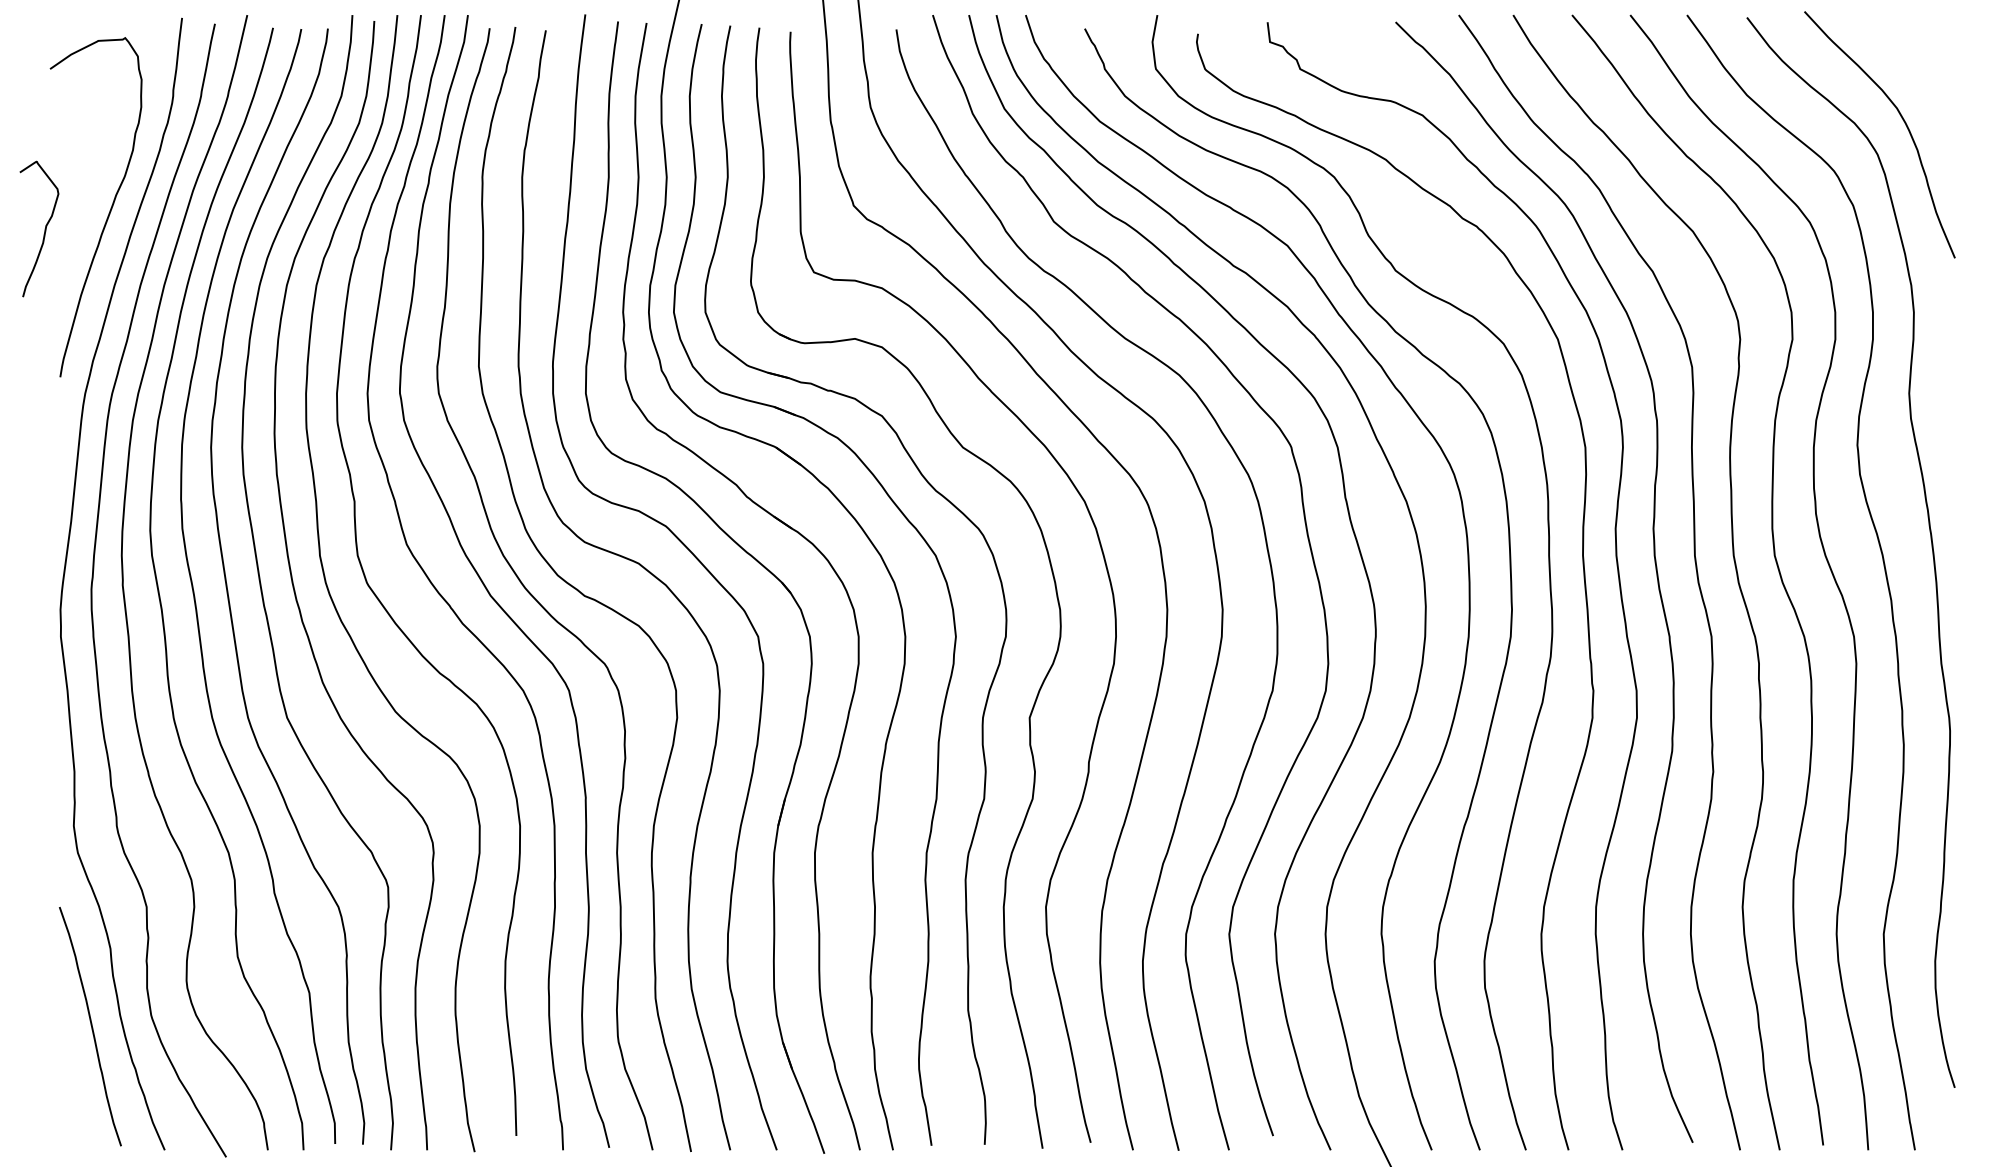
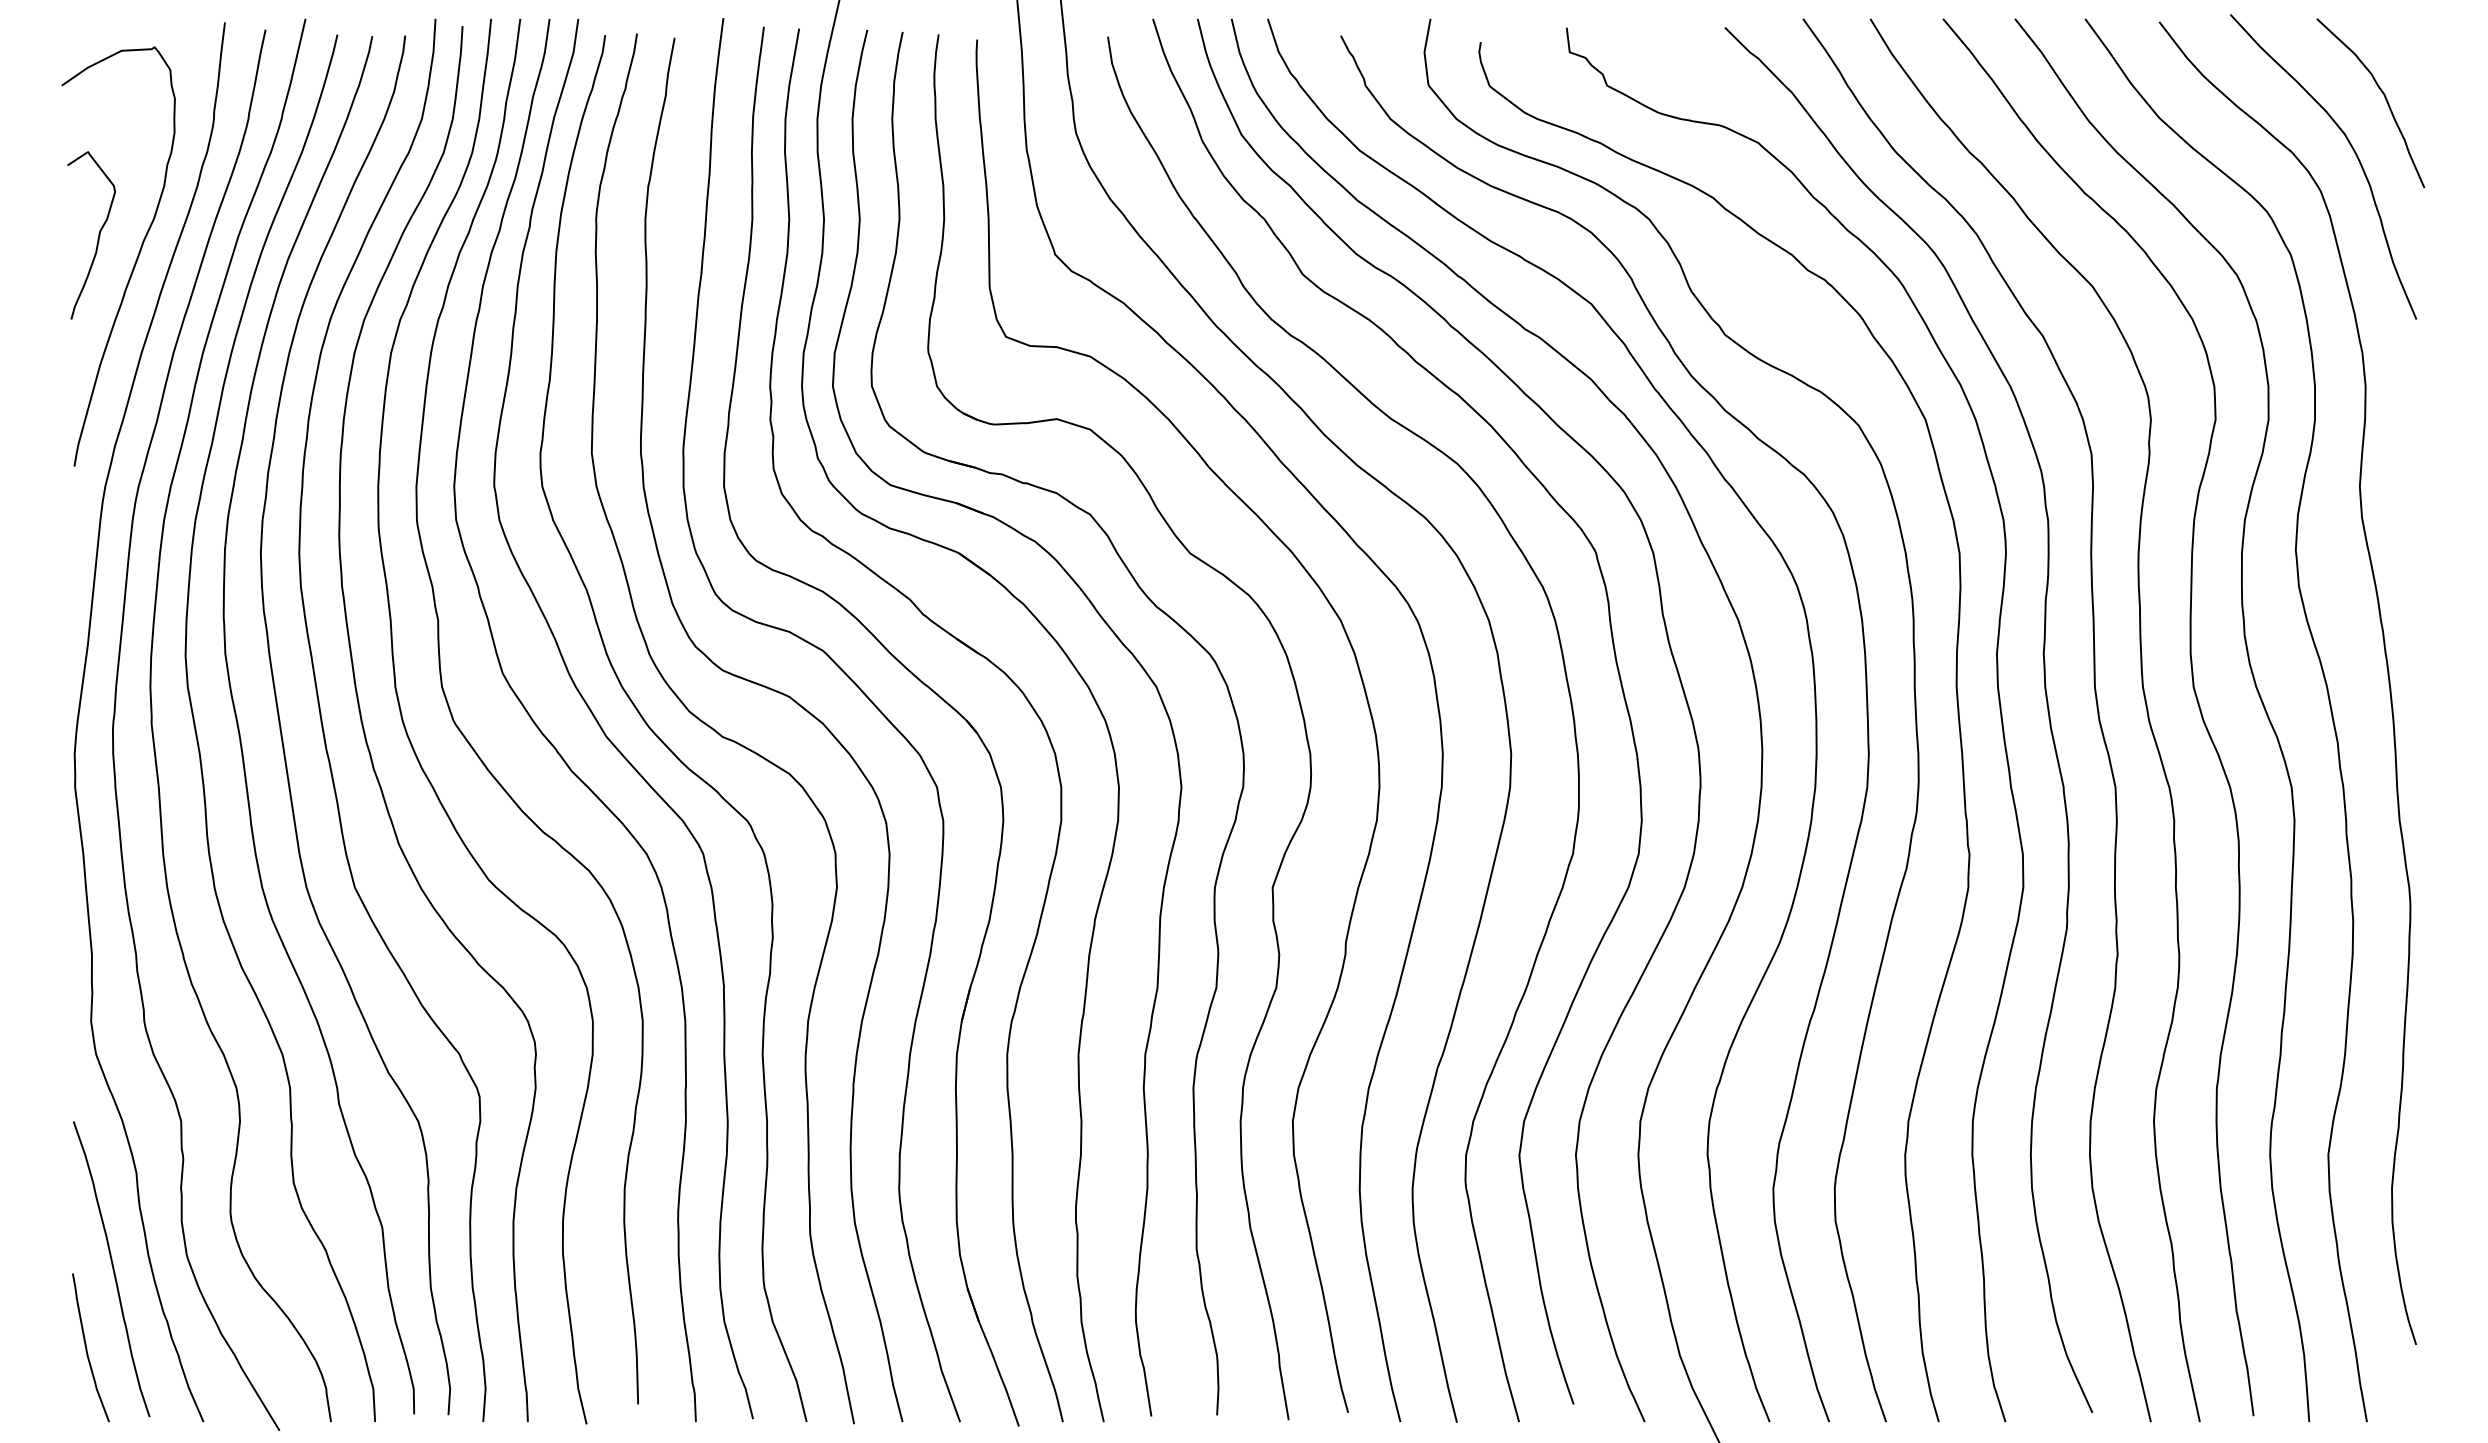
curve: (1929, 78) -> (2384, 97), added
curve: (44, 231) -> (97, 238), moved
curve: (70, 1090) -> (87, 1348), added

